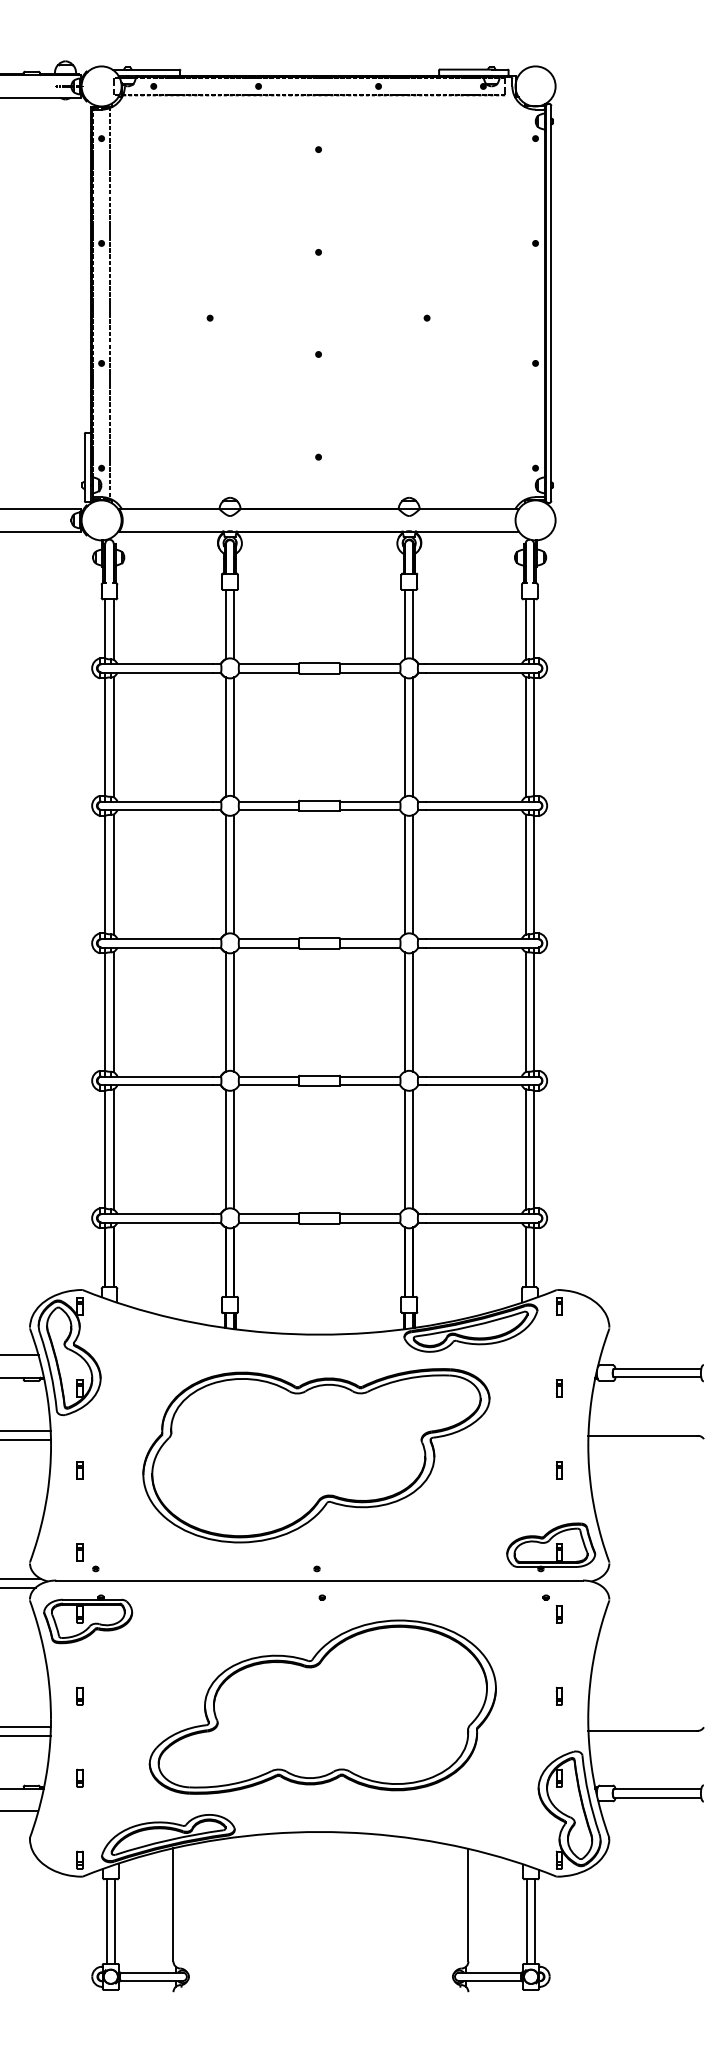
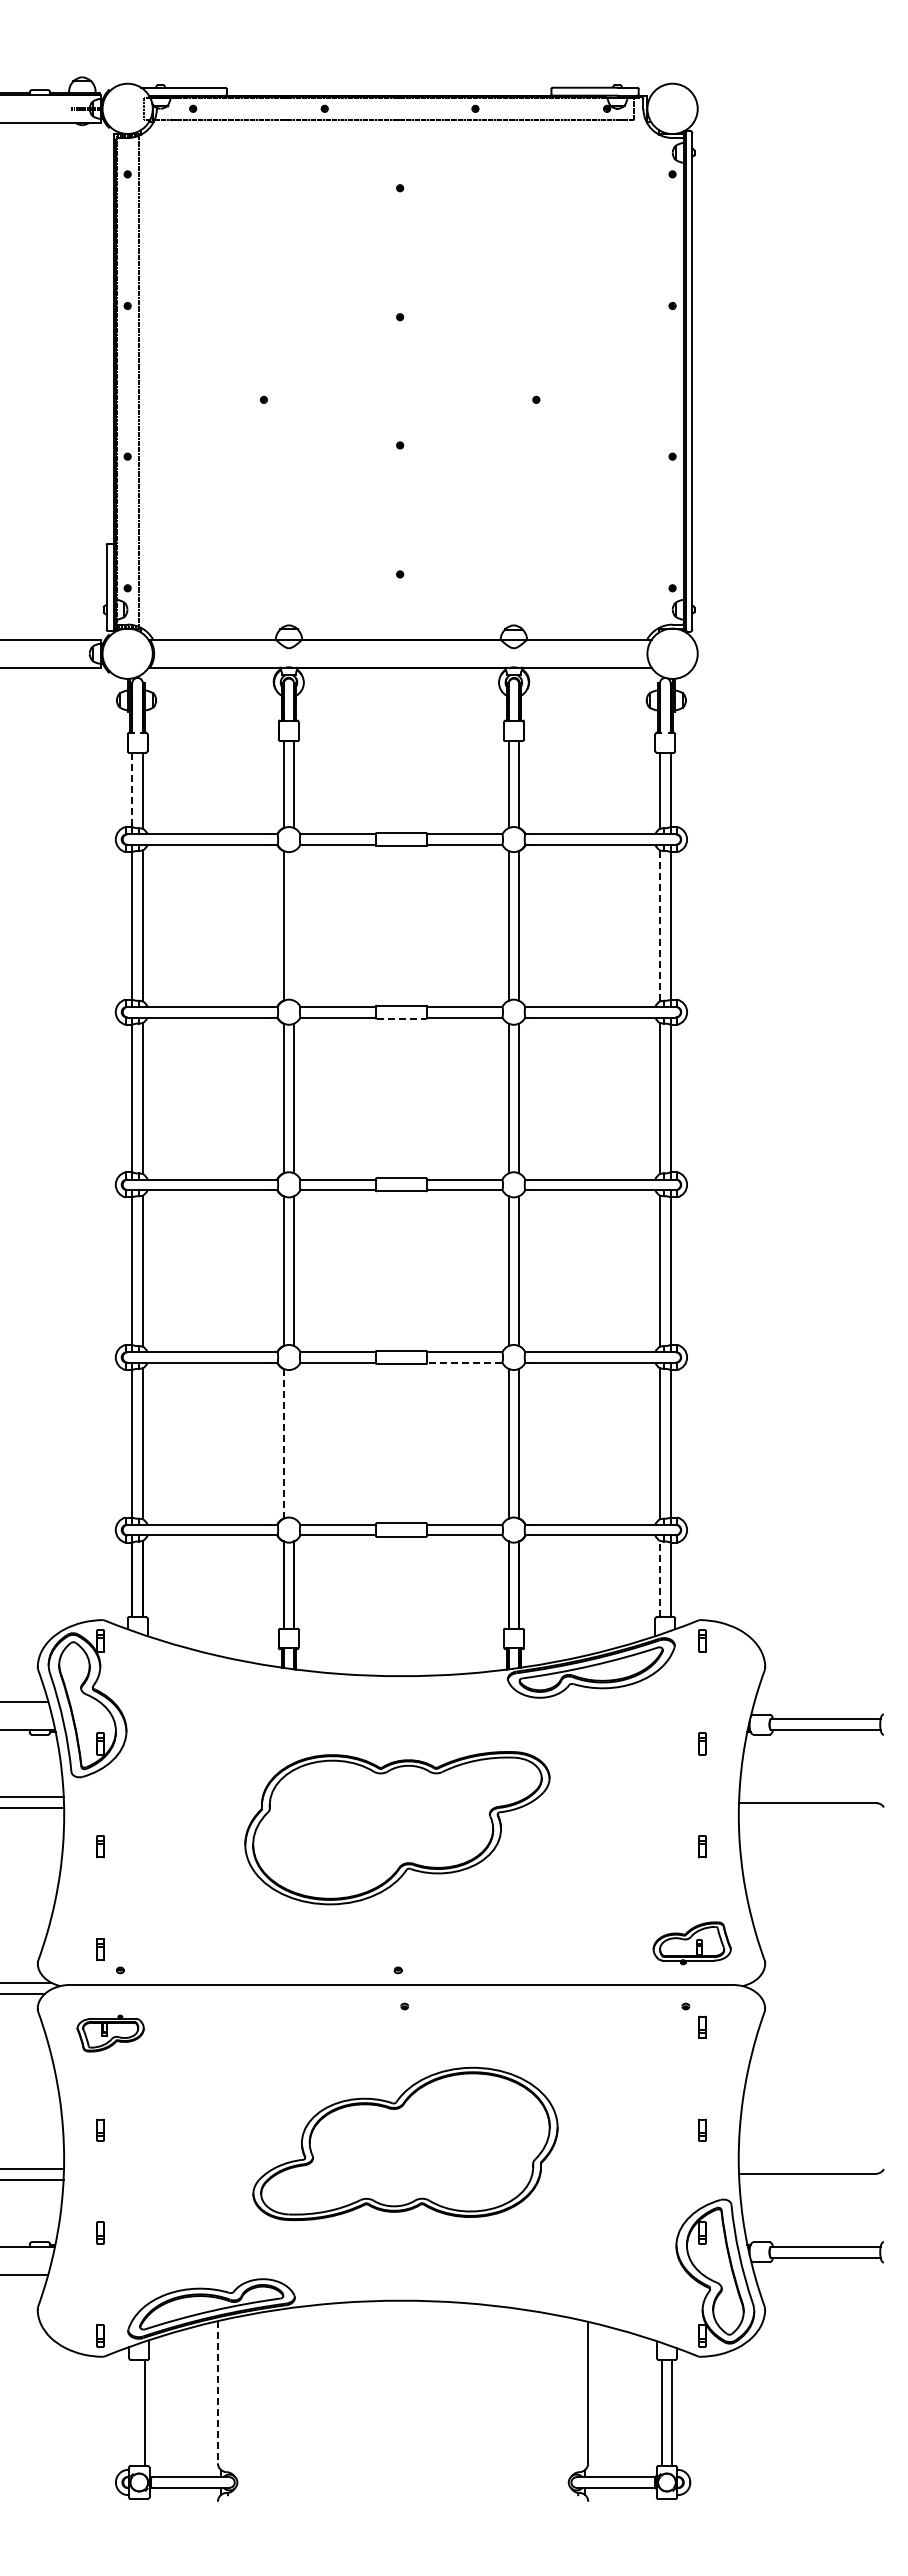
line: (105, 629) -> (132, 790), solid -> dashed
line: (234, 736) -> (294, 925), removed
line: (525, 736) -> (660, 925), solid -> dashed
line: (319, 810) -> (401, 1018), solid -> dashed
line: (369, 1084) -> (464, 1362), solid -> dashed
line: (225, 1149) -> (283, 1443), solid -> dashed
line: (234, 1149) -> (294, 1443), removed
line: (525, 1256) -> (660, 1578), solid -> dashed
part: (316, 1455) -> (397, 1827), size x0.7
part: (551, 1547) -> (692, 1943), size x0.7
part: (87, 1619) -> (110, 2033), size x0.6
part: (322, 1706) -> (405, 2143), size x0.7
line: (173, 1905) -> (217, 2392), solid -> dashed
line: (106, 1921) -> (133, 2413), removed

